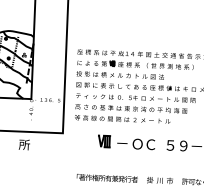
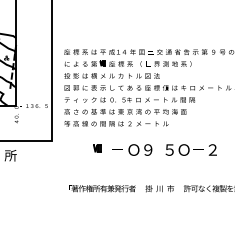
part: (104, 141) -> (97, 148), size x0.6
text: (151, 144) -> (148, 149), Ｃ -> ９
text: (183, 145) -> (183, 149), ９ -> Ｏ

